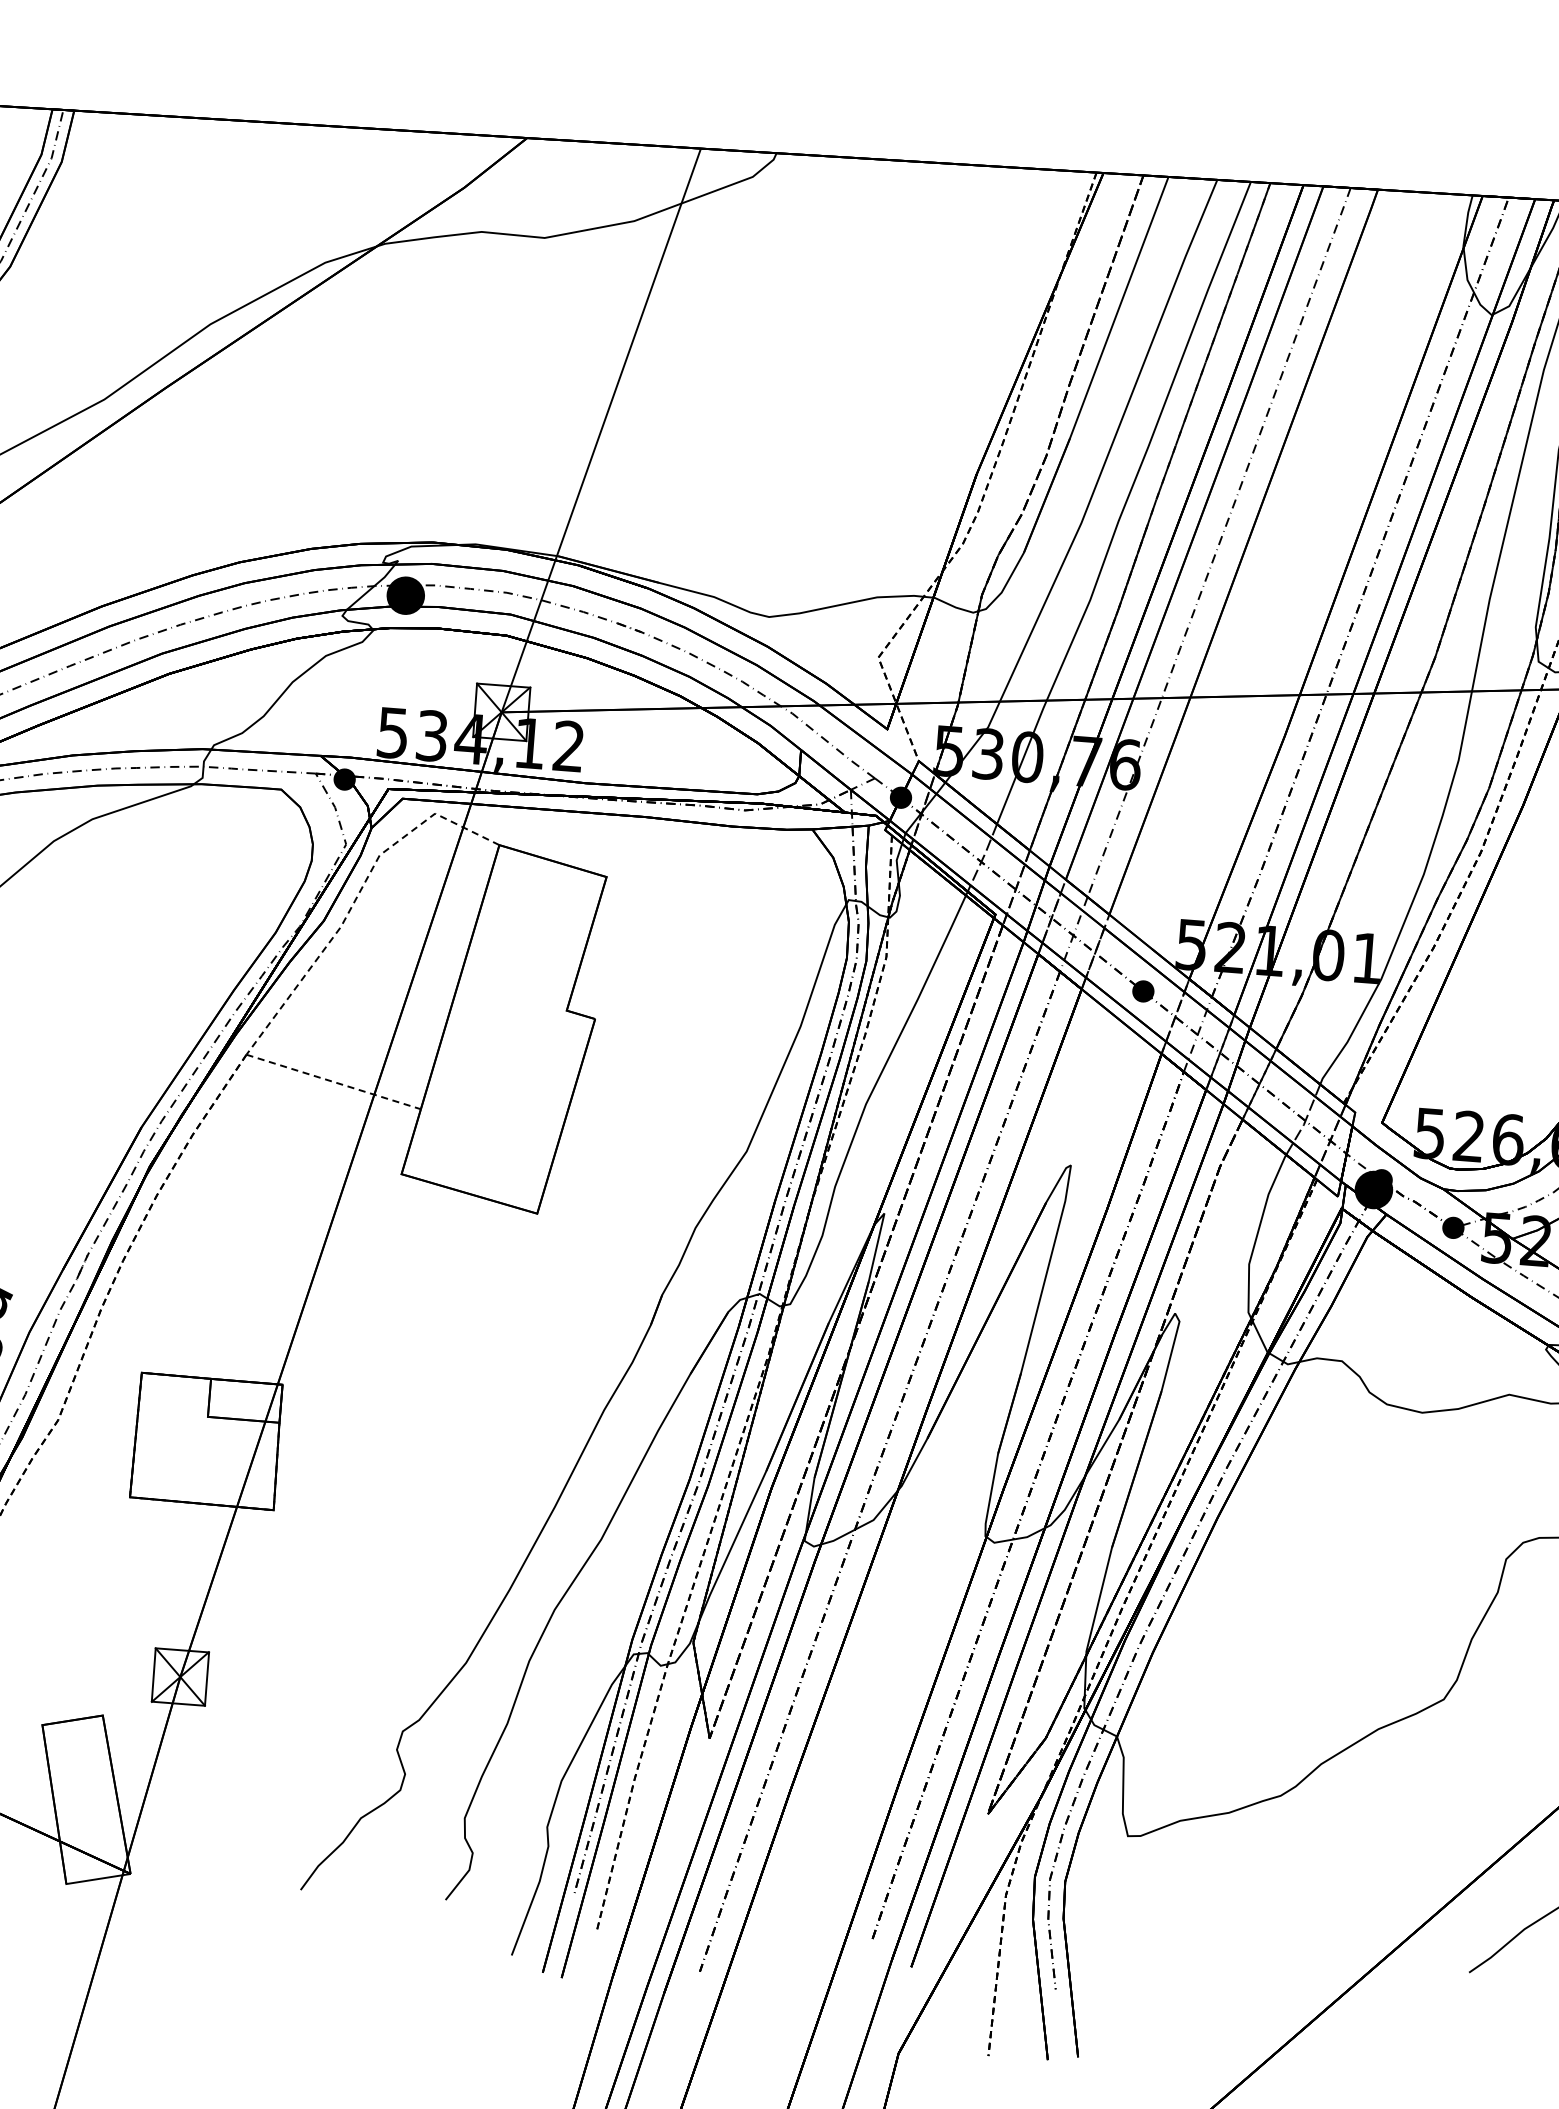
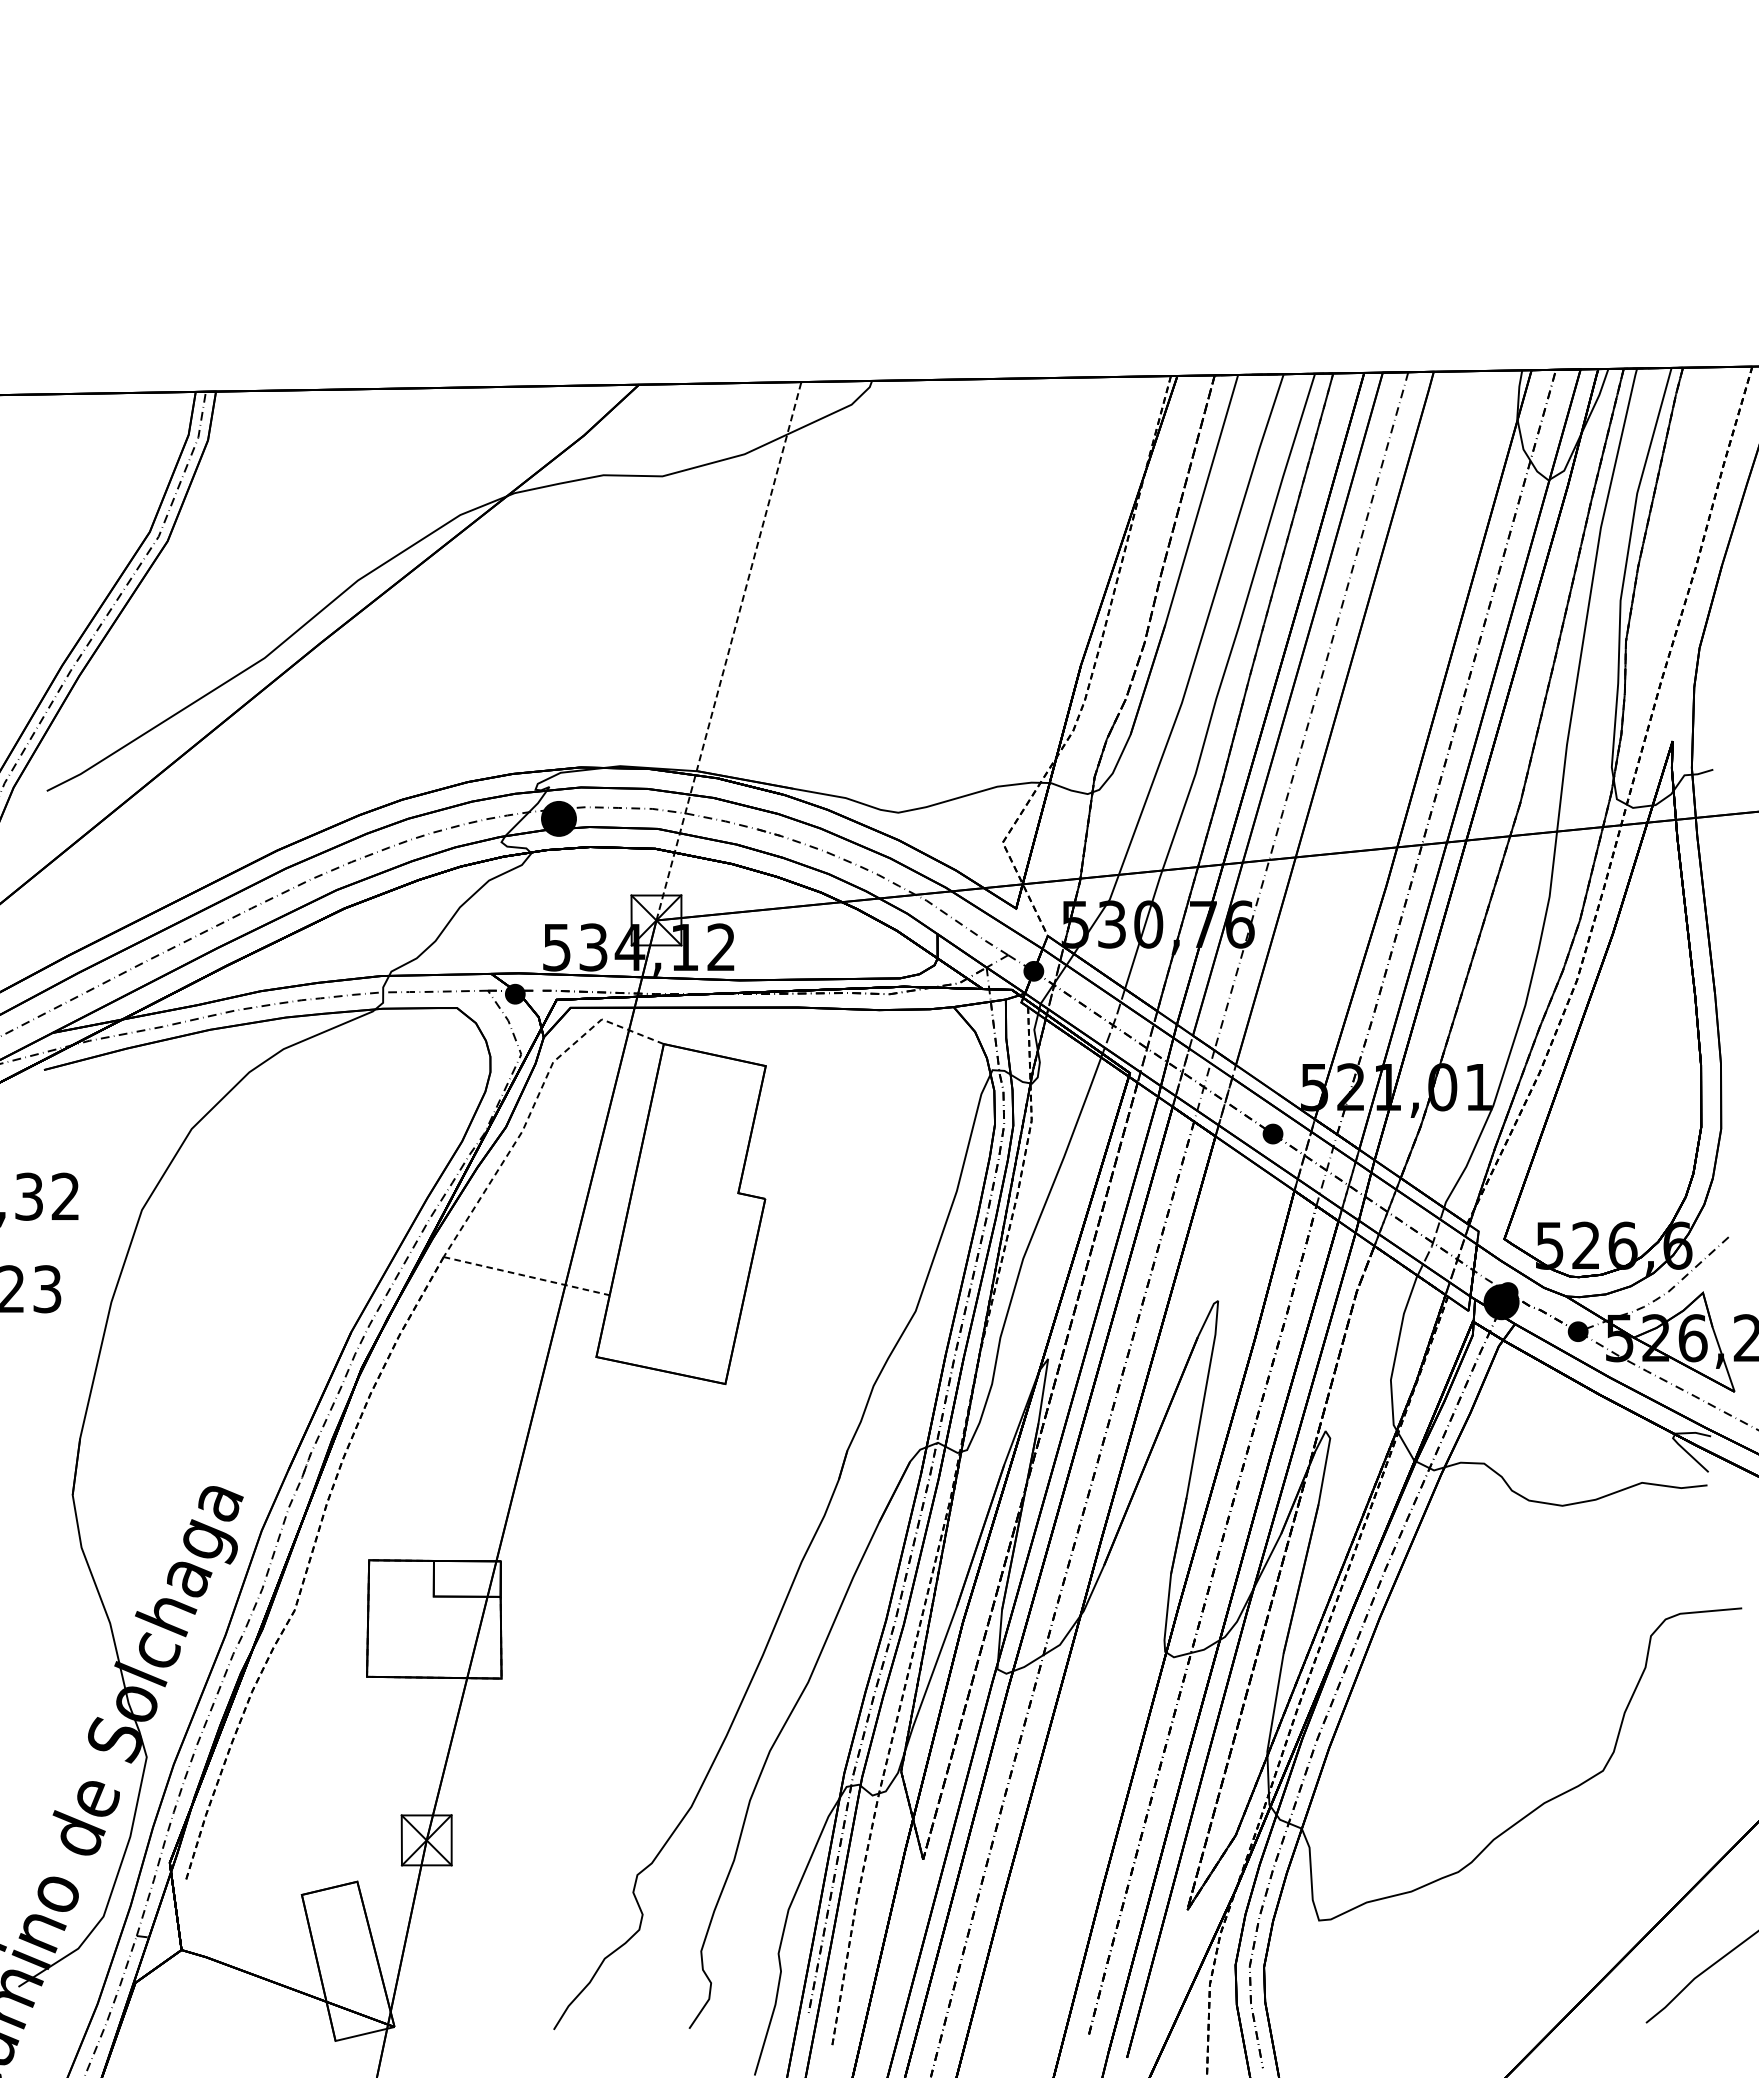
line: (600, 430) -> (728, 651), solid -> dashed

